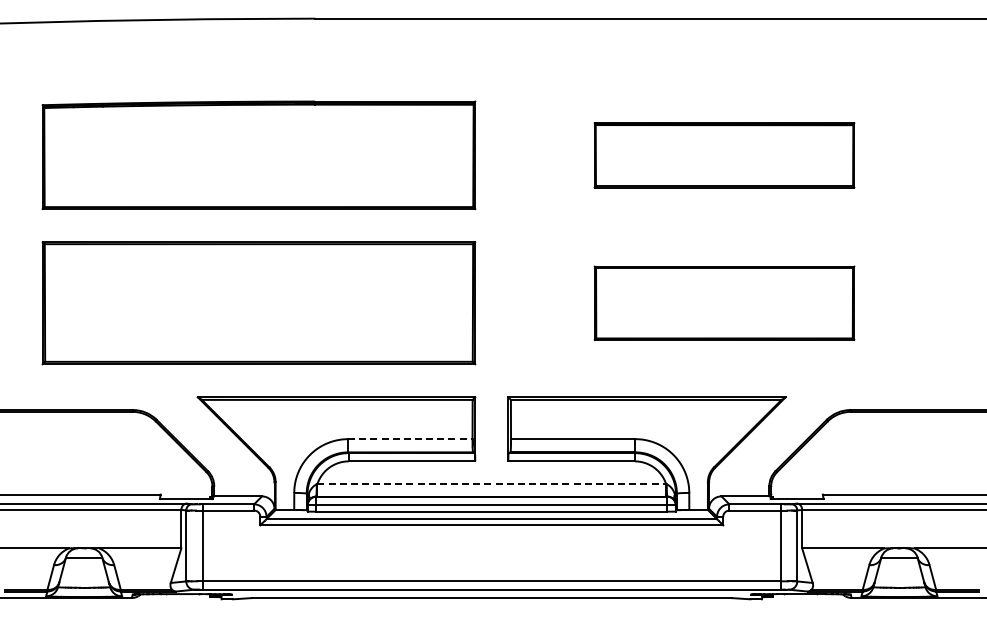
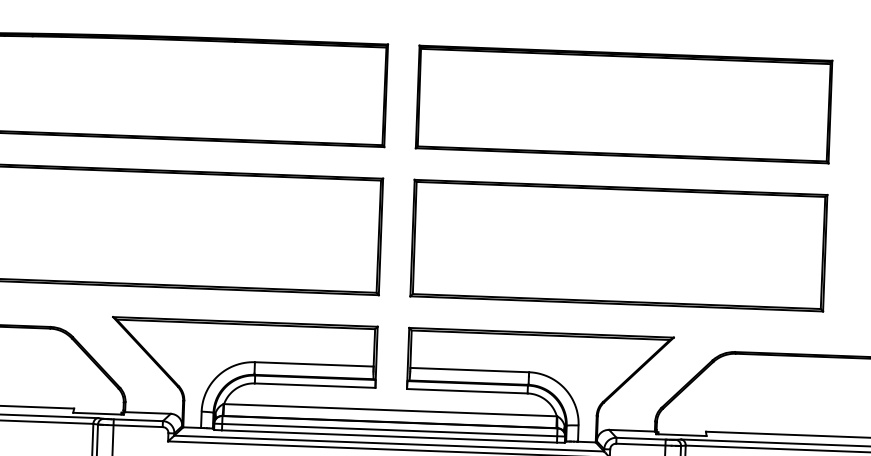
part: (724, 155) -> (623, 104), size x1.67
part: (724, 303) -> (618, 245), size x1.67
line: (410, 439) -> (314, 364), dashed -> solid
line: (492, 484) -> (391, 410), dashed -> solid

